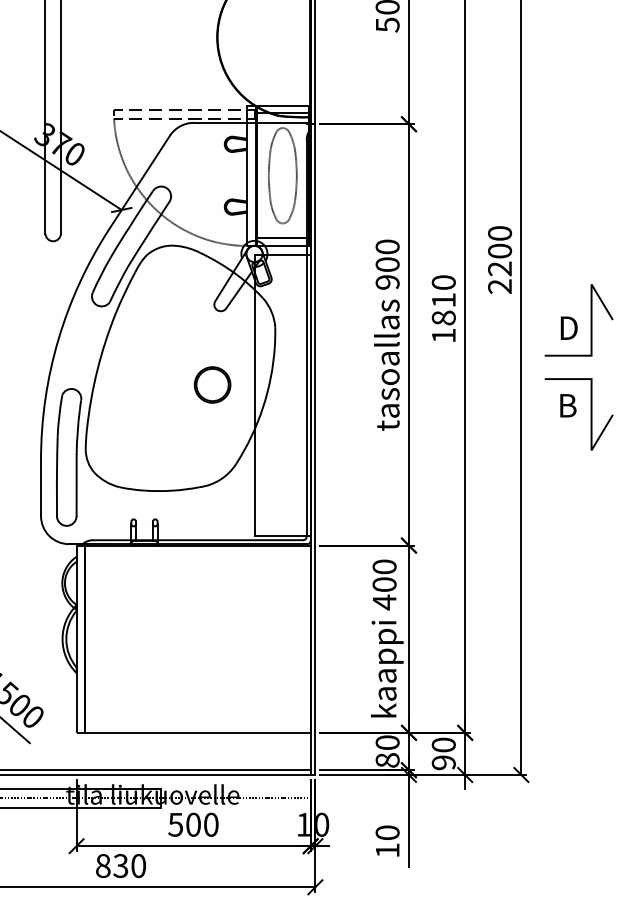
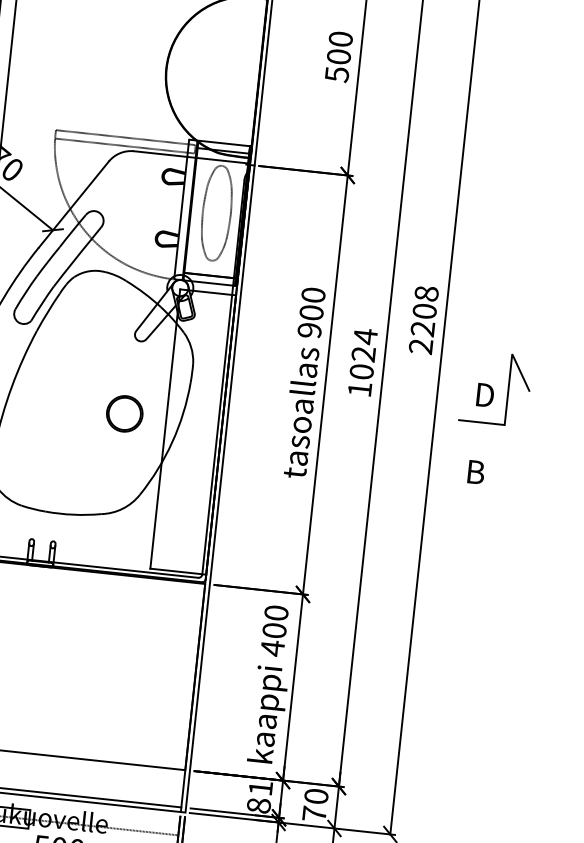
text: (499, 233) -> (426, 293), 2200 -> 2208
text: (443, 299) -> (363, 353), 1810 -> 1024
line: (590, 414) -> (497, 483), removed
text: (387, 742) -> (260, 787), 80 -> 81
text: (443, 762) -> (314, 813), 90 -> 70

